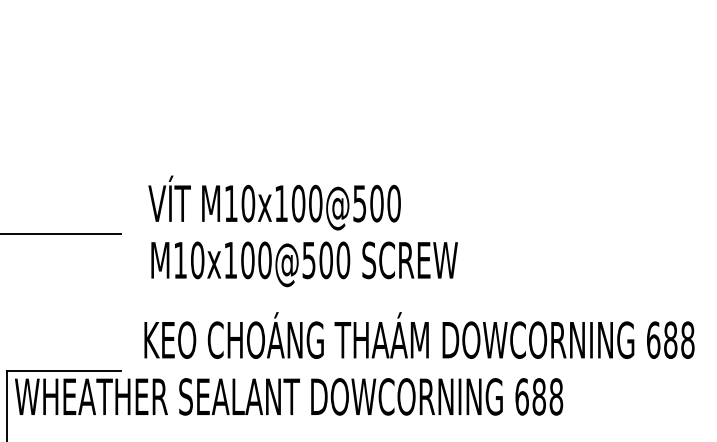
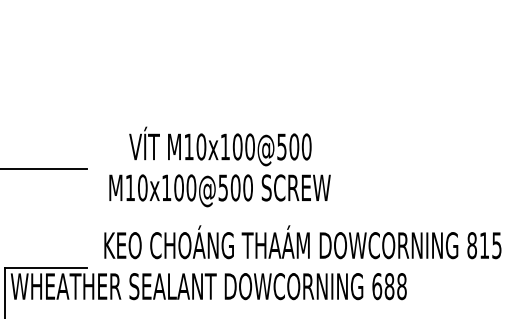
text: (274, 203) -> (220, 146), moved
text: (670, 340) -> (484, 245), 688 -> 815

